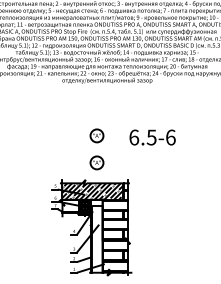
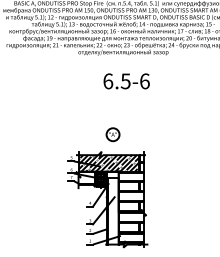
part: (96, 135) -> (112, 107), removed
text: (152, 137) -> (126, 81), moved

